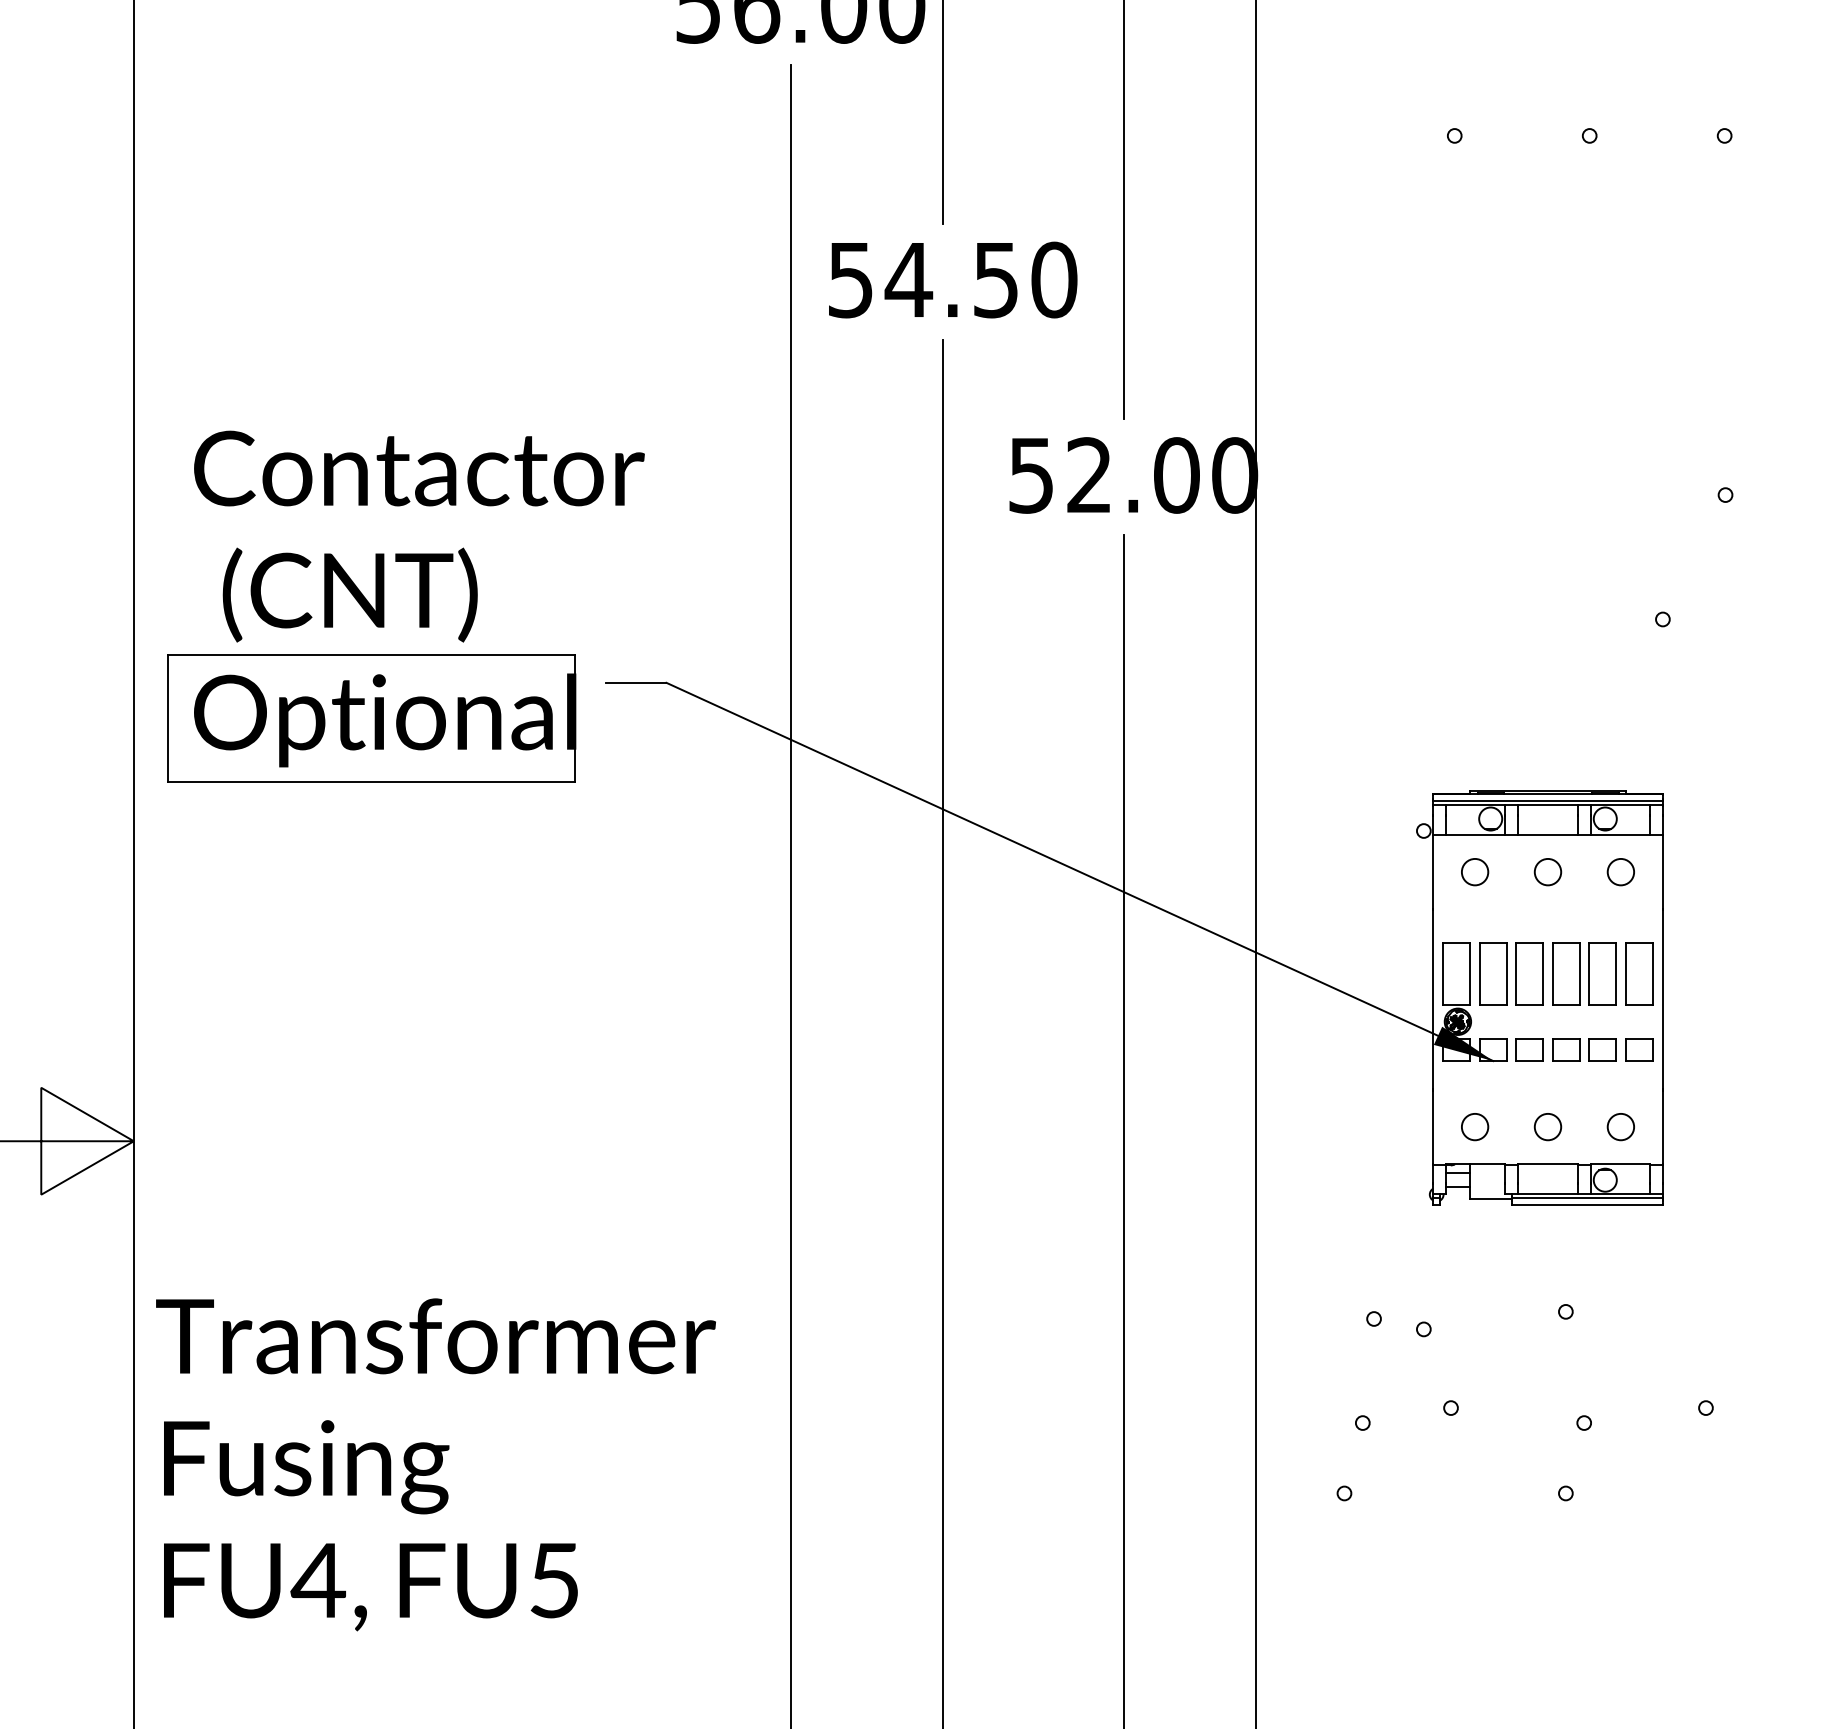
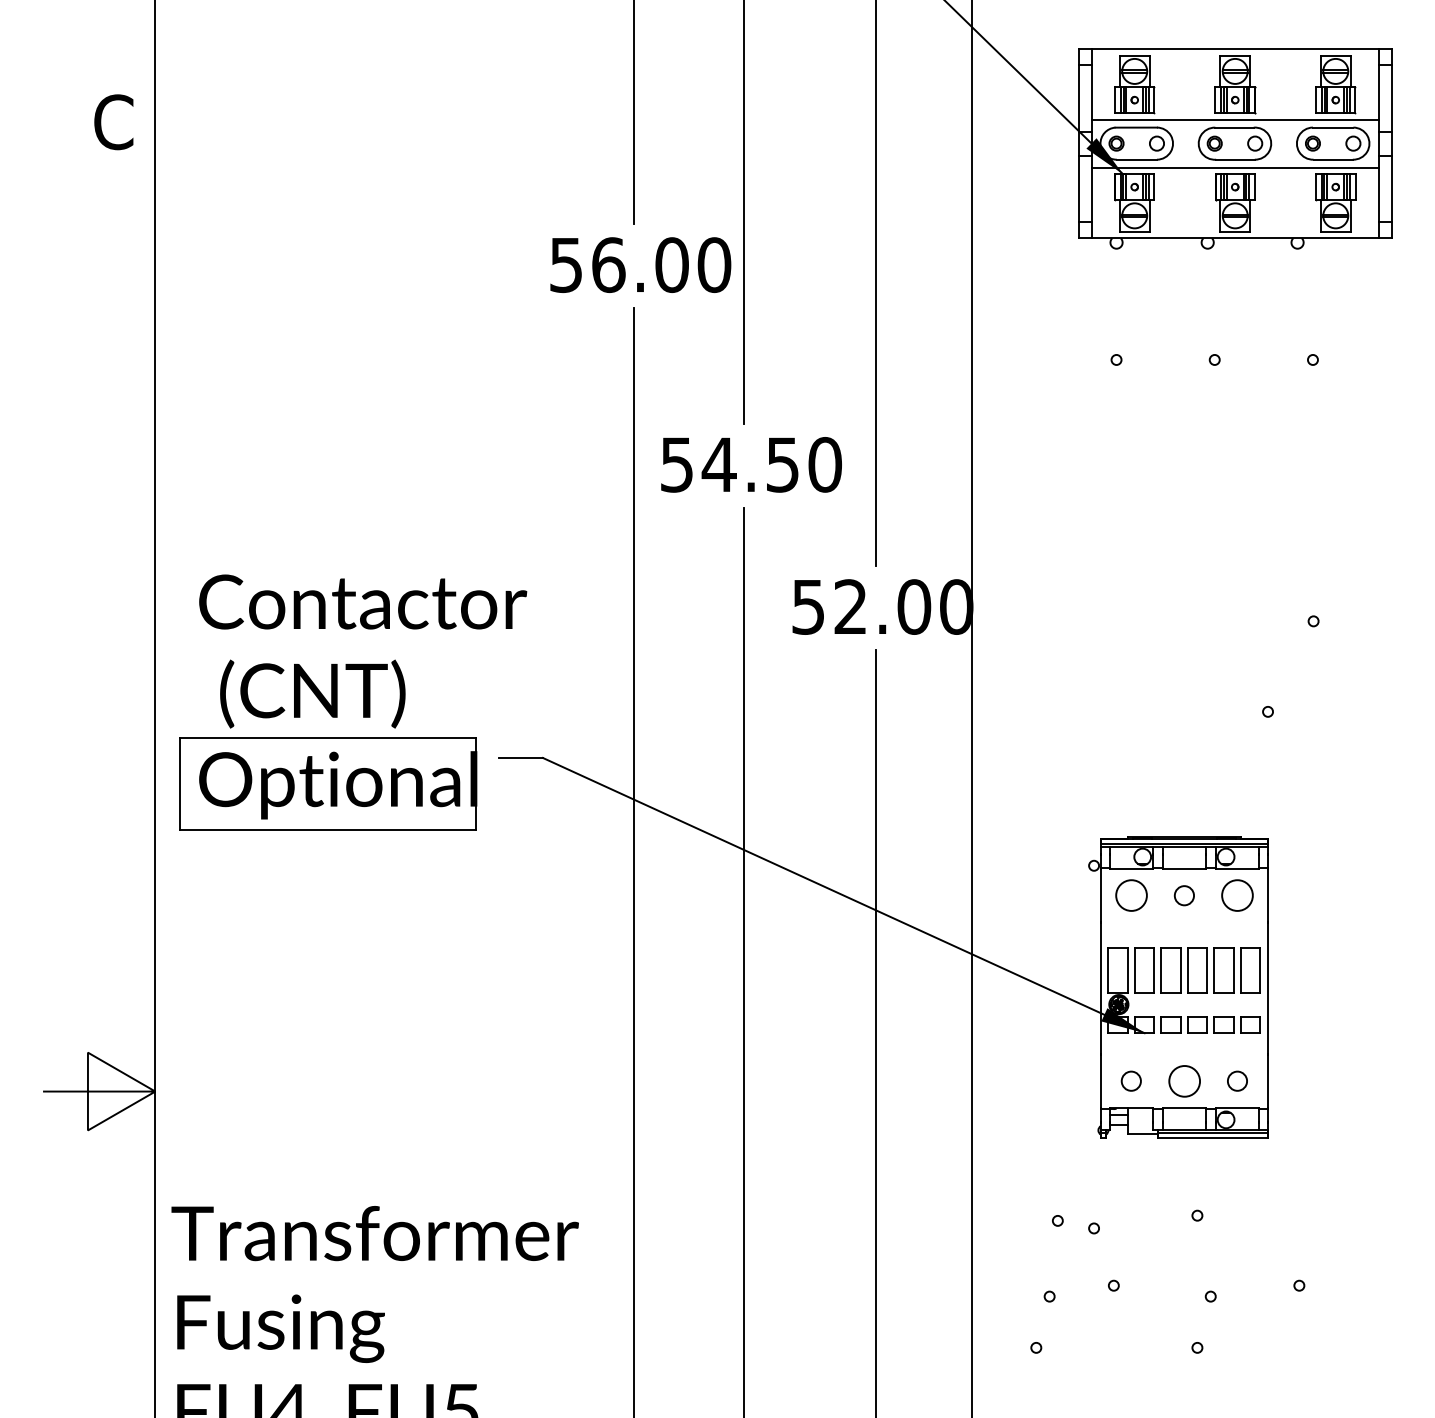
circle: (1473, 871) -> (1130, 895), size x1.6
circle: (1620, 871) -> (1237, 895), size x1.6
circle: (1546, 1126) -> (1183, 1080), size x1.6

